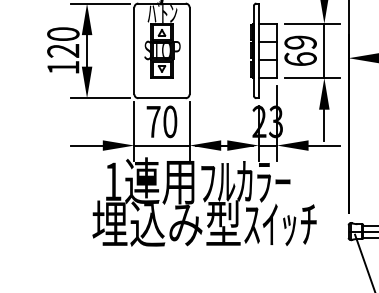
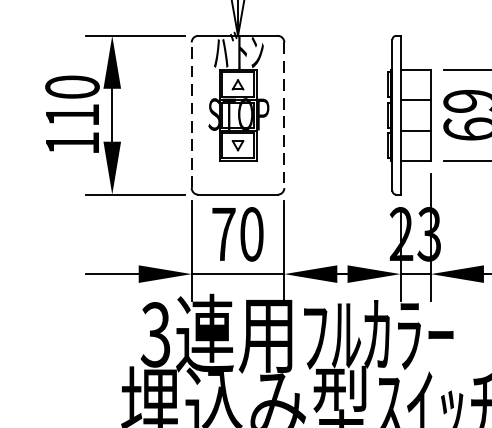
text: (63, 50) -> (72, 114), 120 -> 110
line: (134, 50) -> (191, 114), solid -> dashed
line: (189, 51) -> (284, 116), solid -> dashed
text: (112, 181) -> (154, 334), 1 -> 3

